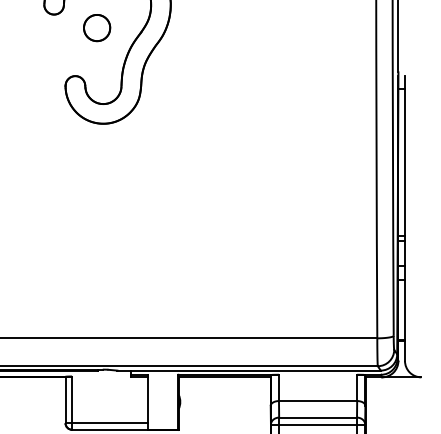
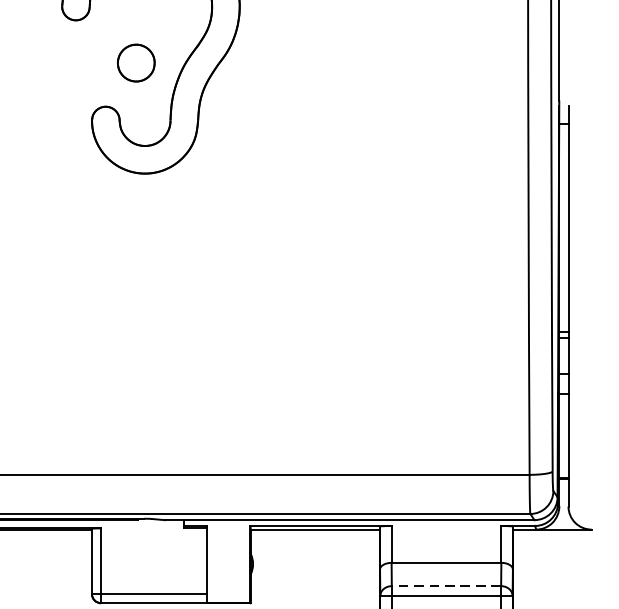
part: (97, 28) -> (136, 63), moved
line: (318, 417) -> (447, 585), solid -> dashed

